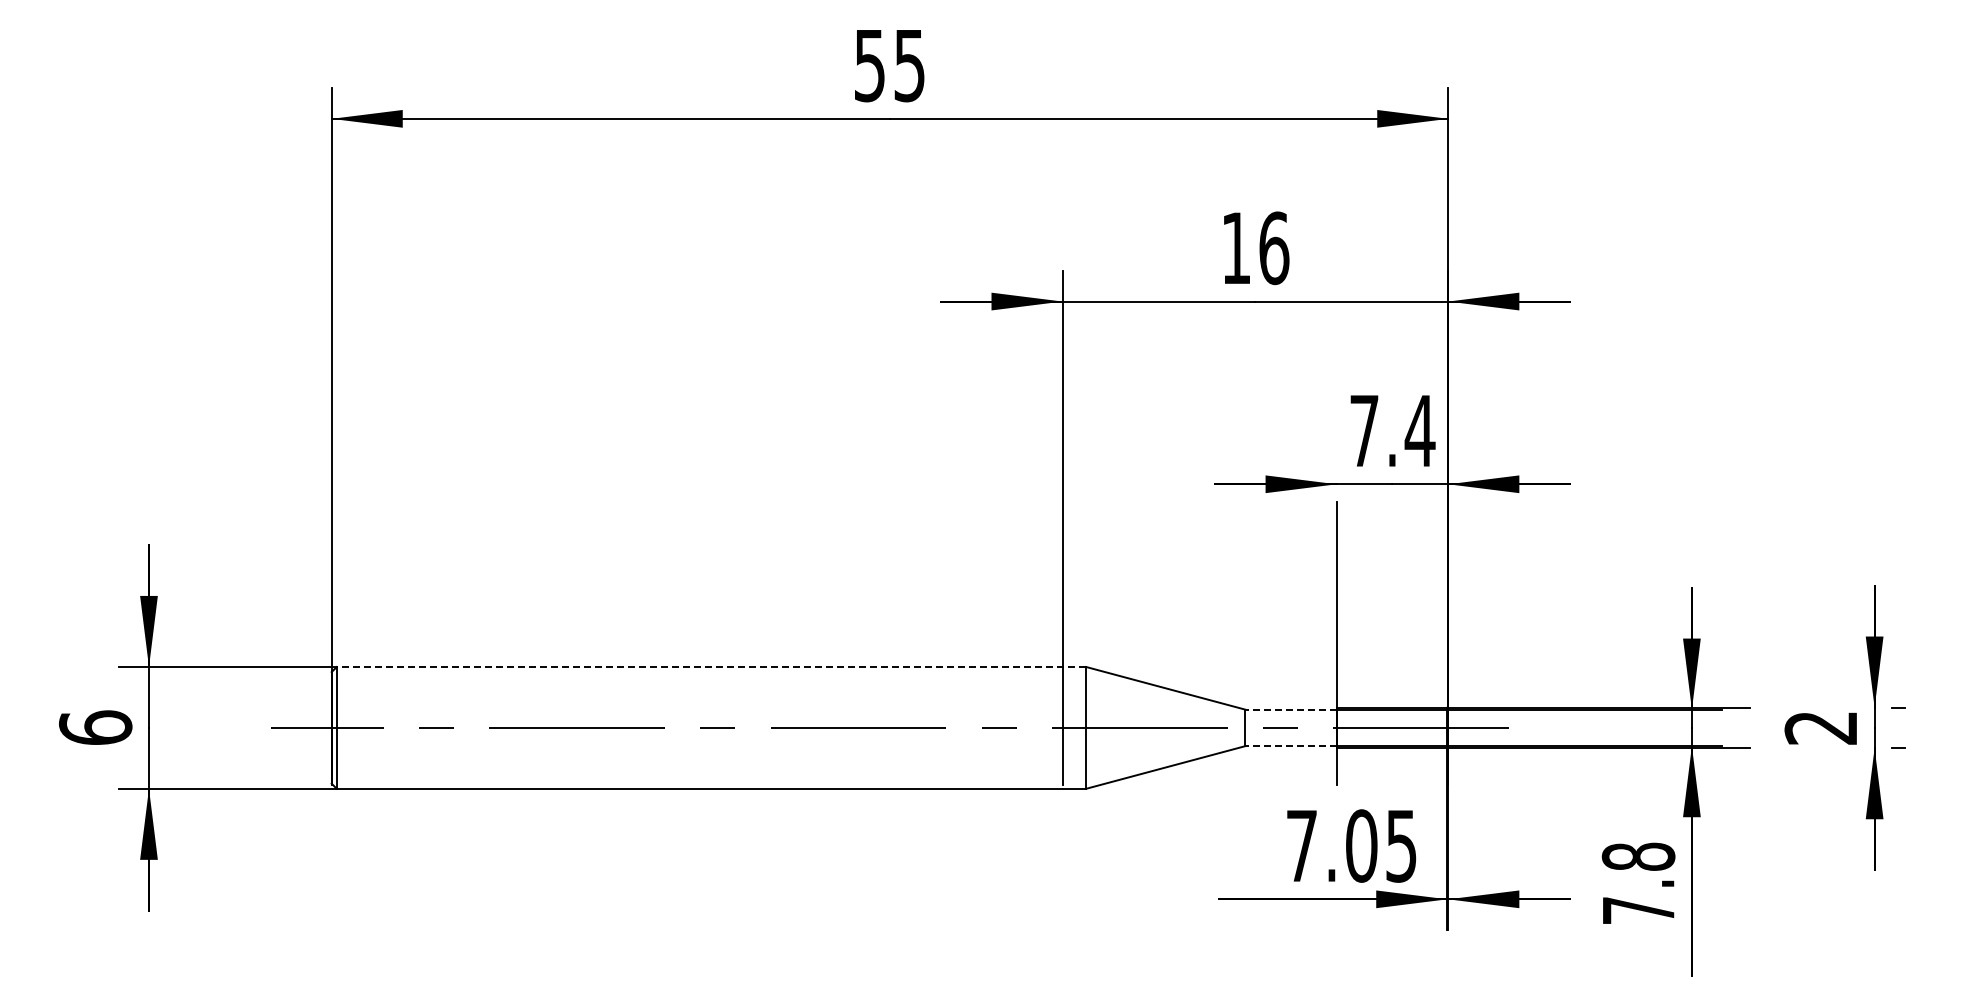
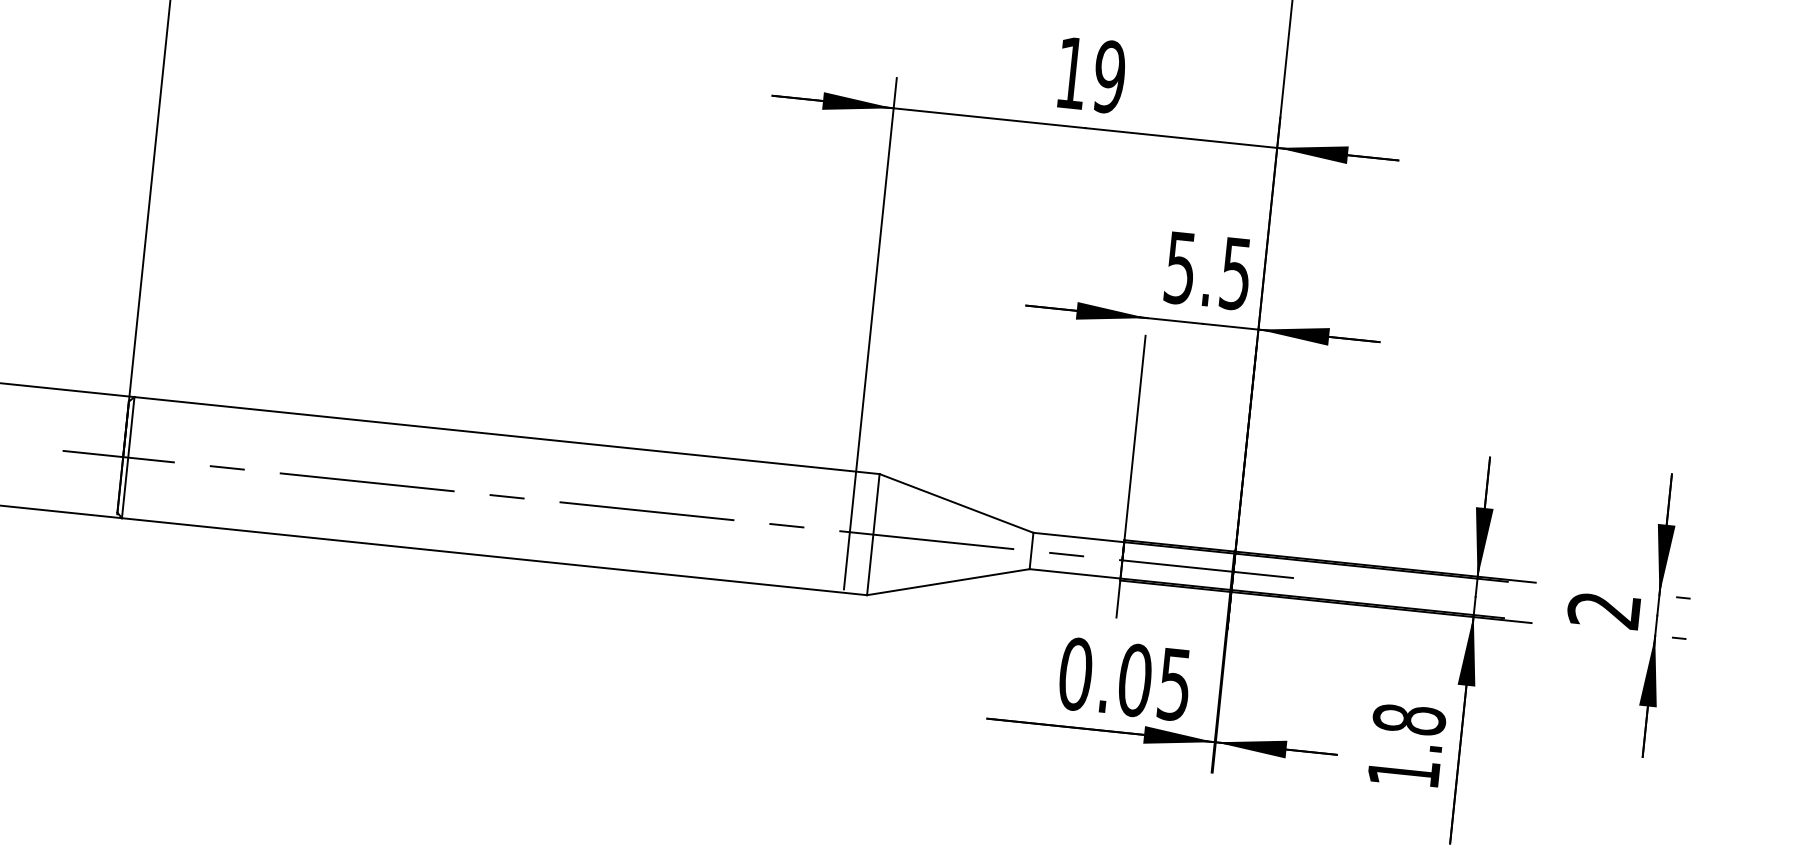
text: (1274, 248) -> (1109, 77), 16 -> 19
text: (1392, 431) -> (1208, 271), 7.4 -> 5.5
line: (711, 666) -> (507, 435), dashed -> solid
line: (1290, 709) -> (1078, 537), dashed -> solid
line: (1290, 746) -> (1074, 574), dashed -> solid
text: (1301, 845) -> (1075, 673), 7.05 -> 0.05
text: (1638, 910) -> (1403, 772), 7.8 -> 1.8

